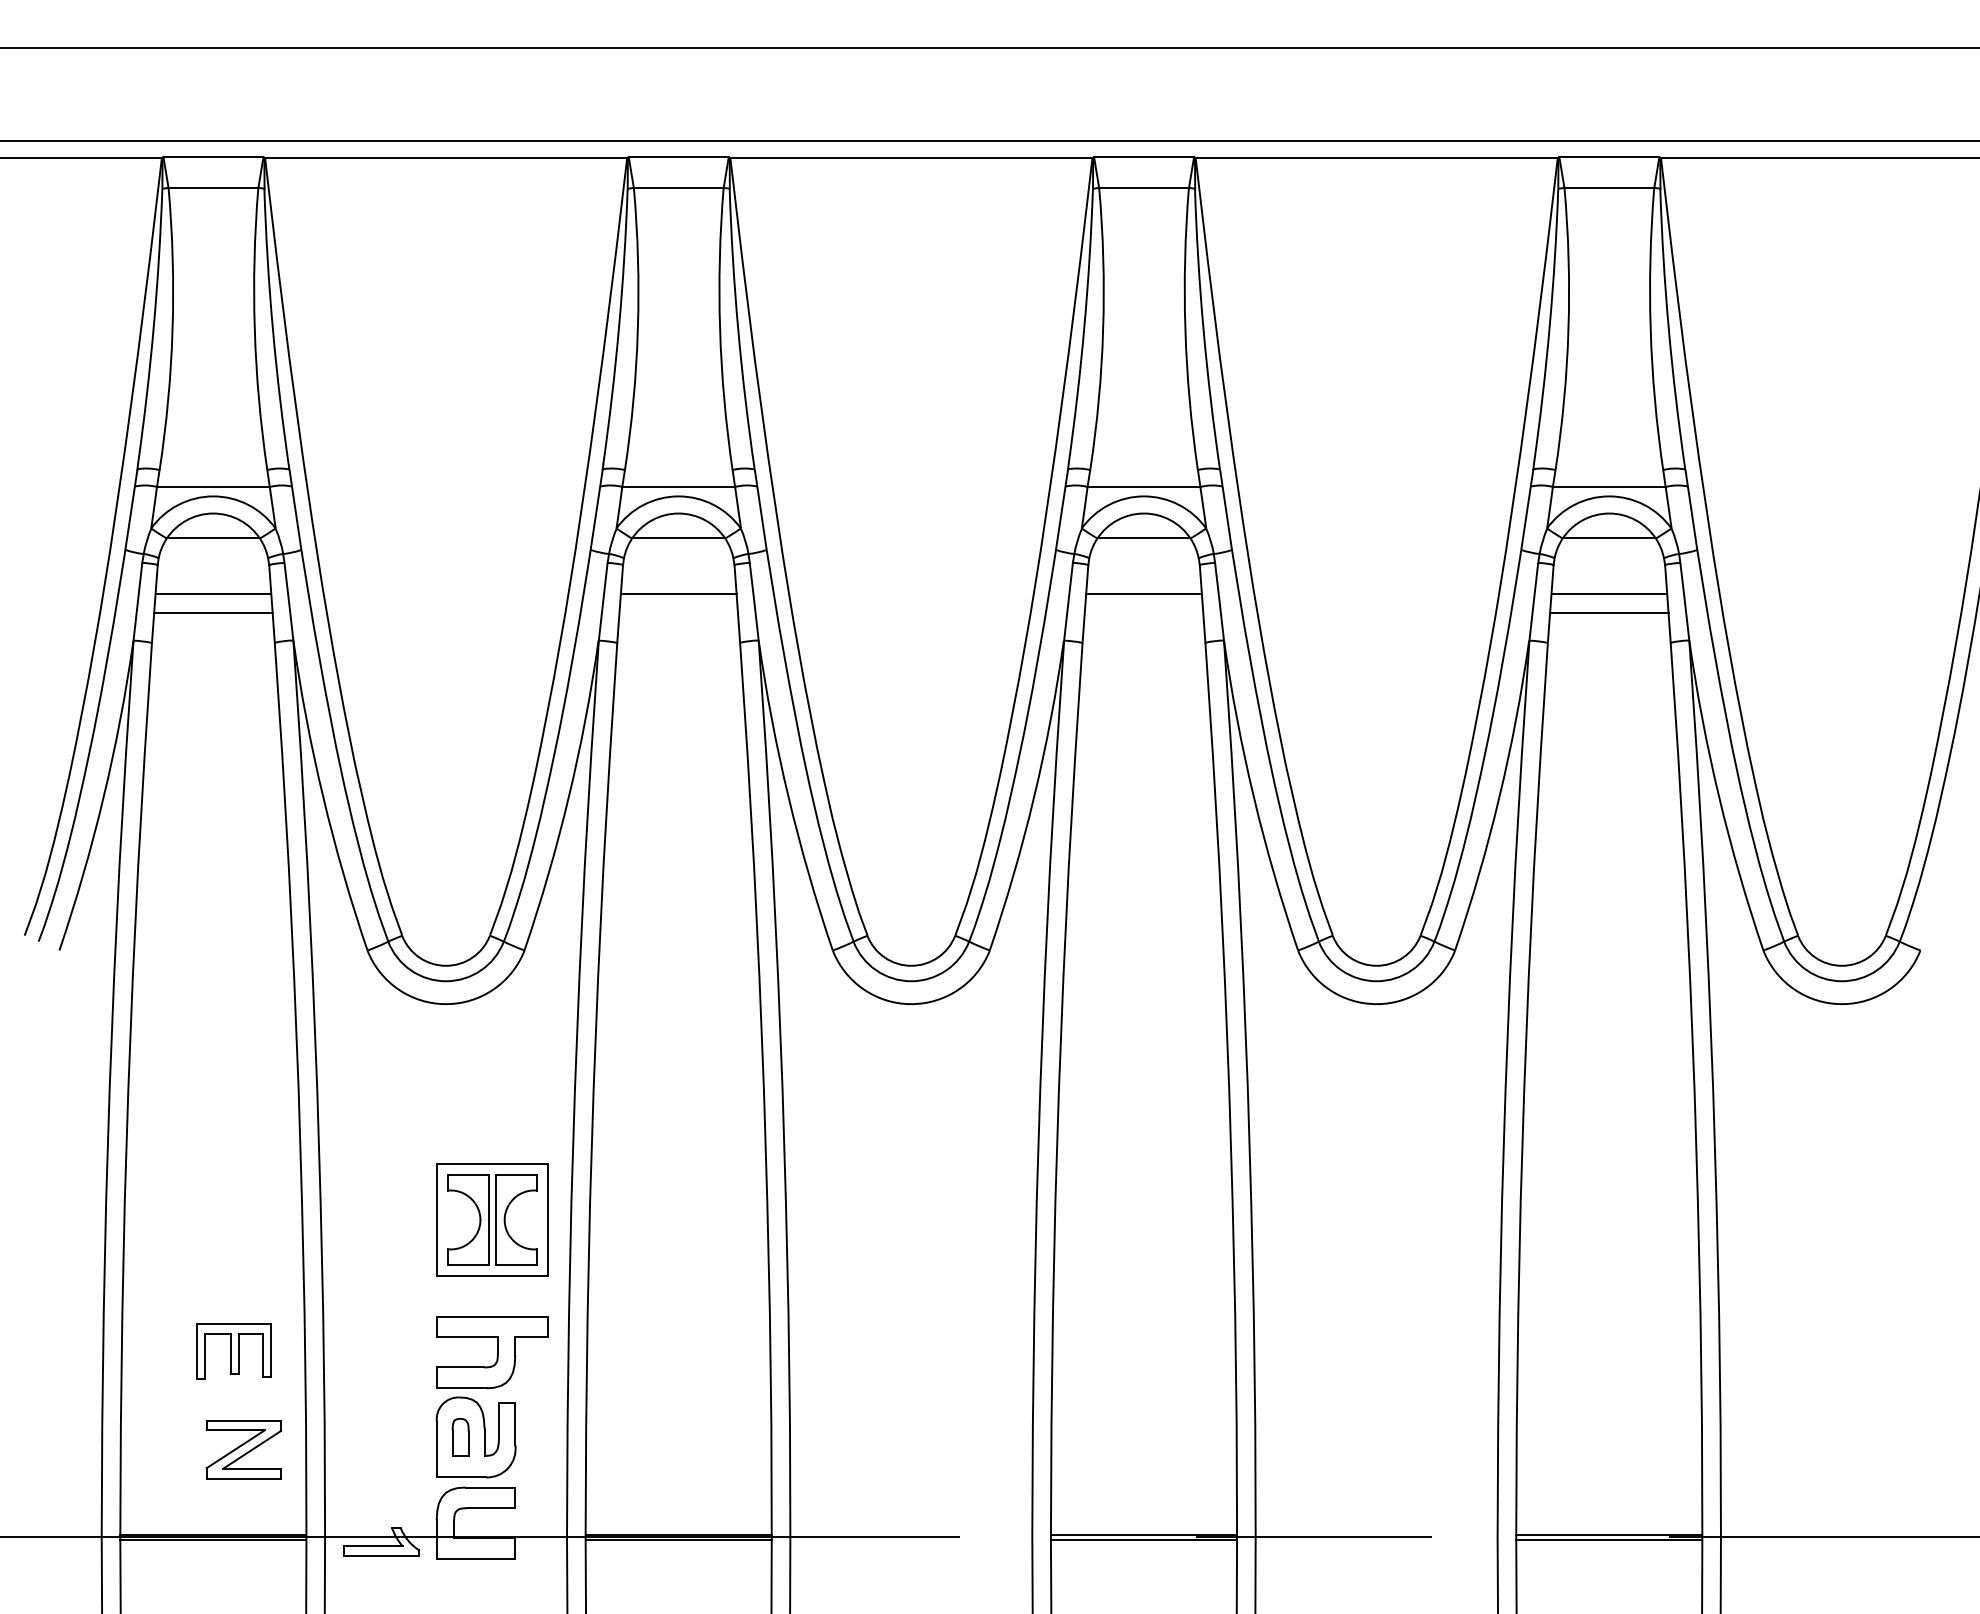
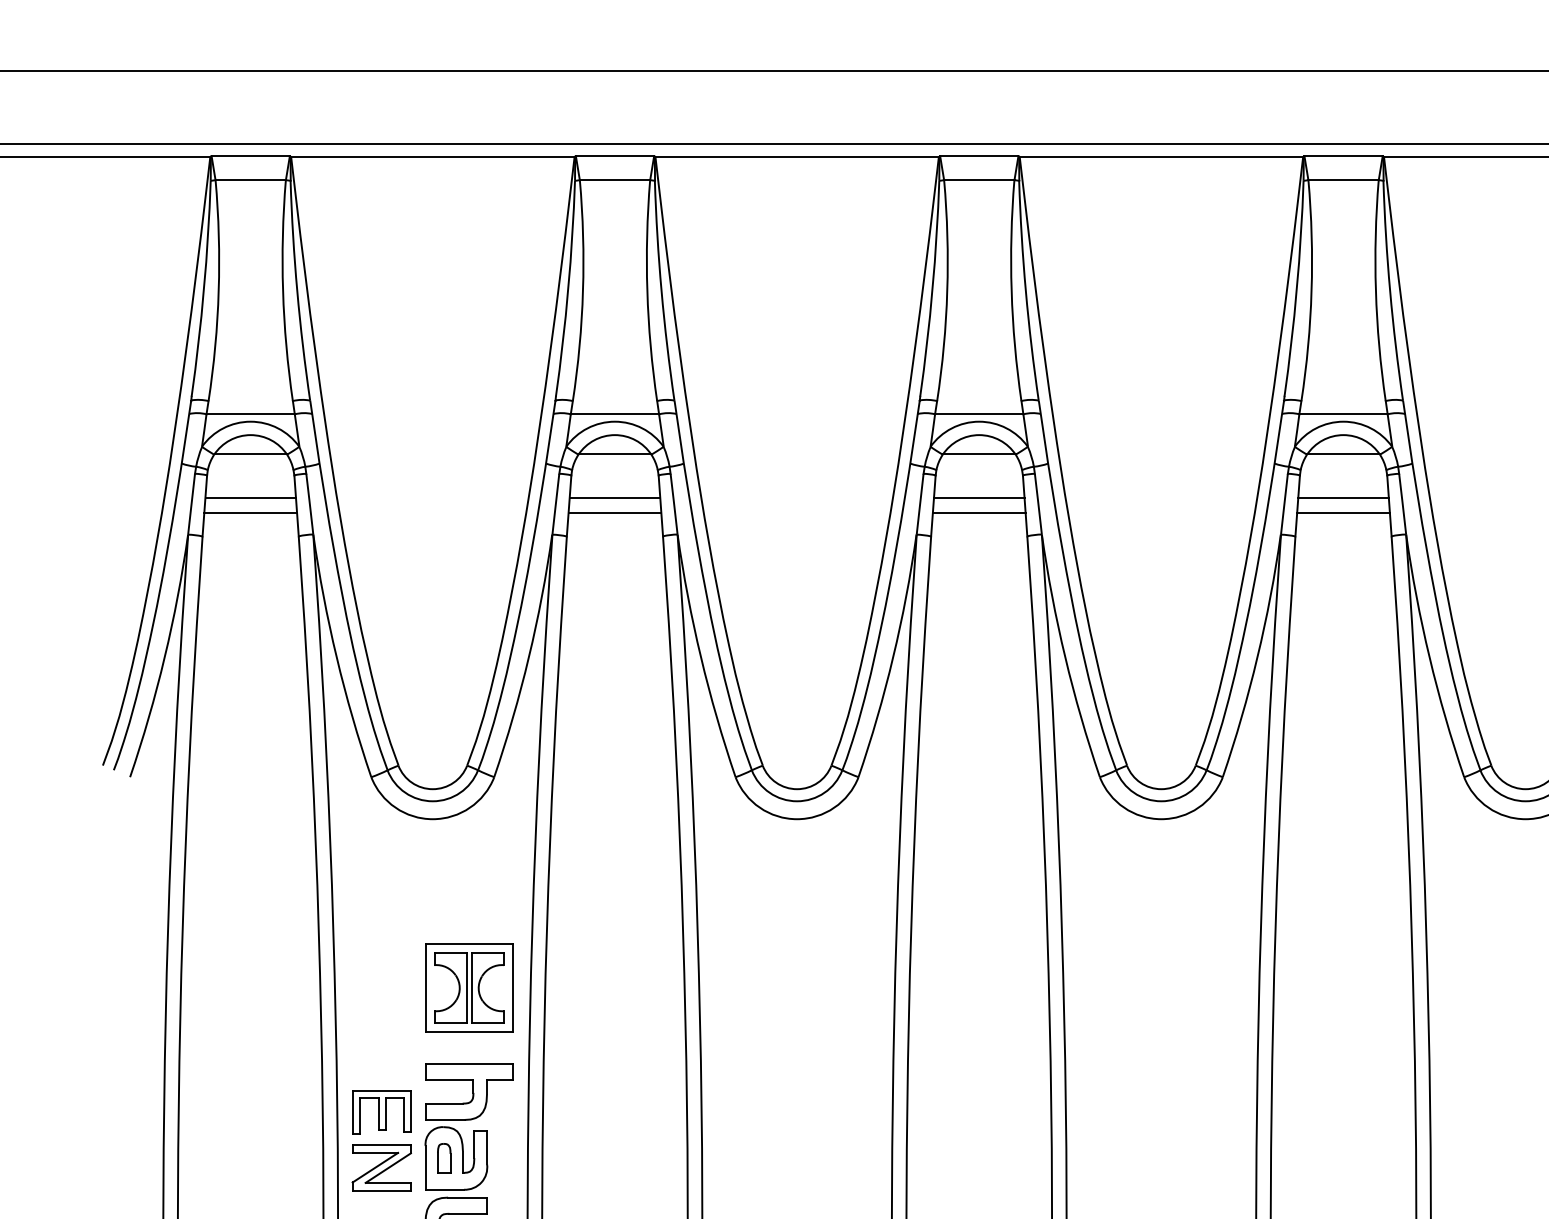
line: (678, 613) -> (614, 513), added
line: (1143, 613) -> (978, 513), added
part: (233, 1351) -> (381, 1112), moved
part: (243, 1449) -> (381, 1167), moved

